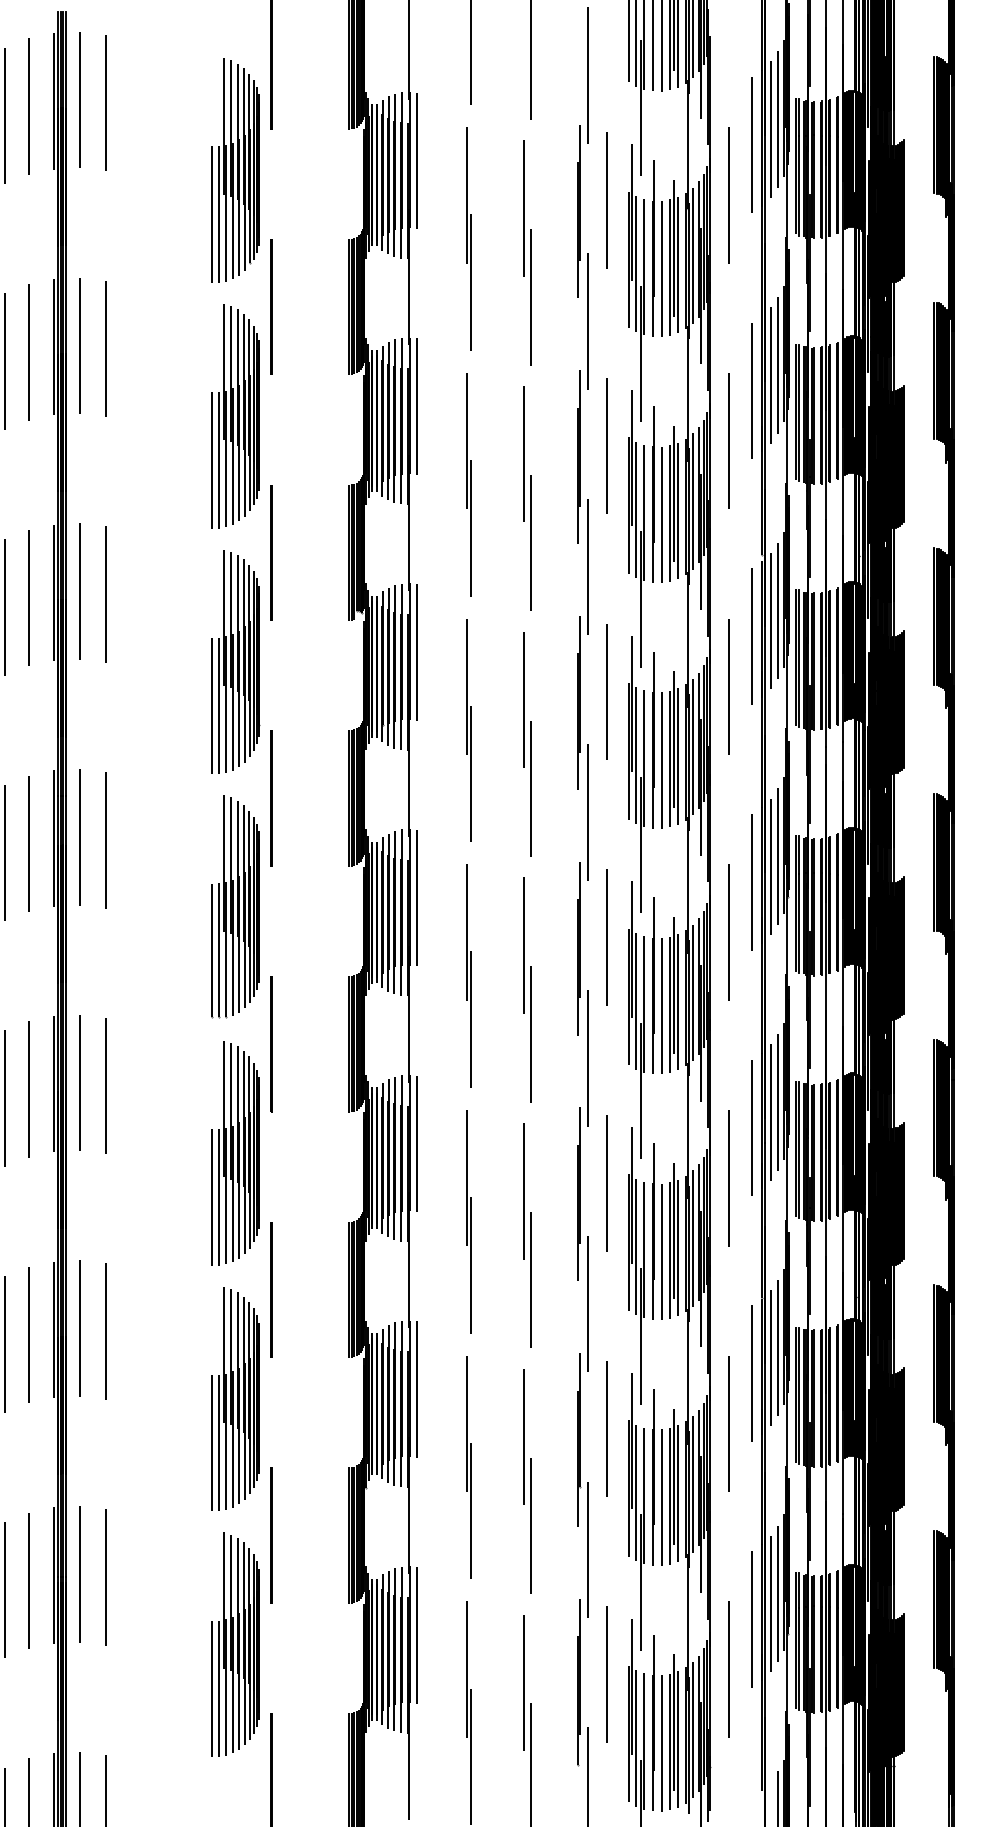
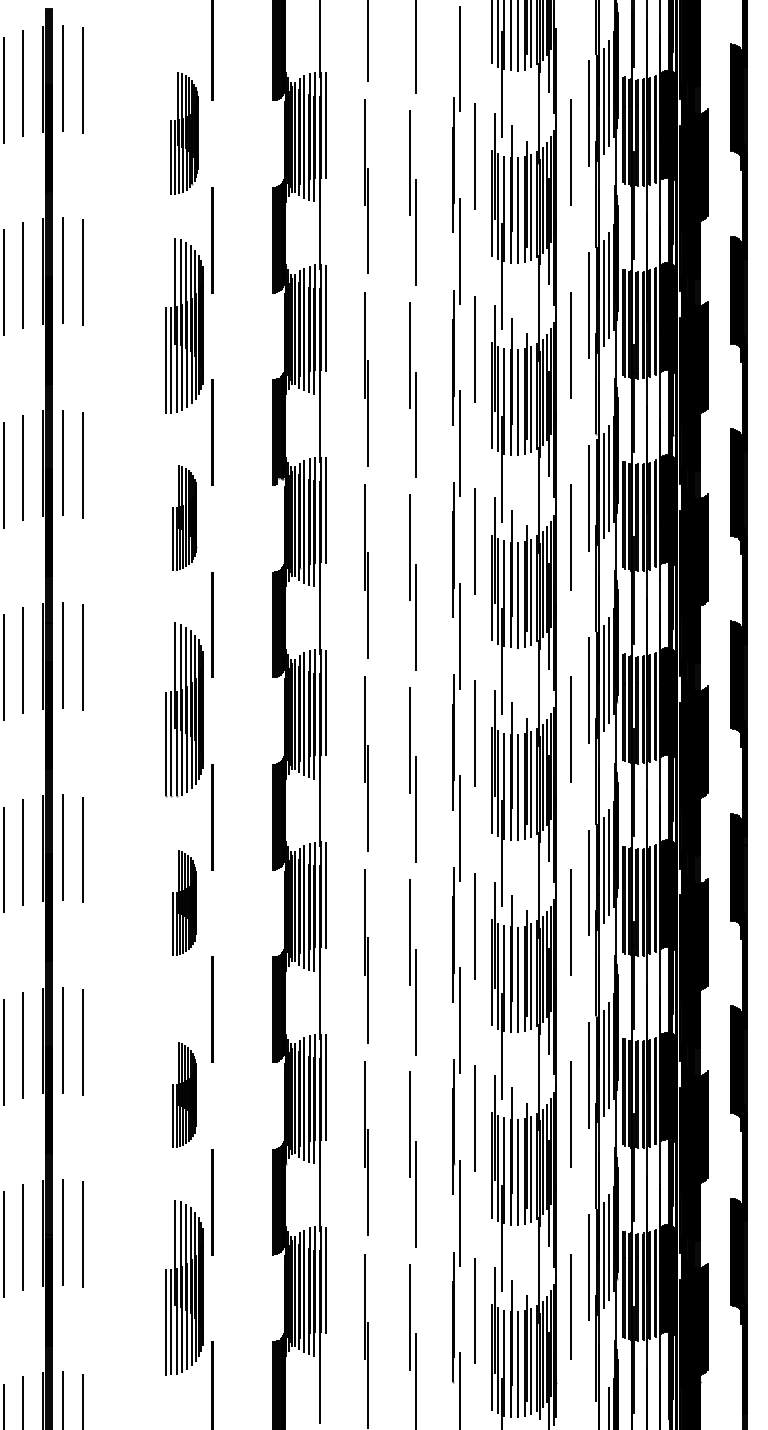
part: (235, 169) -> (184, 132), size x0.7
part: (235, 661) -> (184, 517), size x0.6
part: (235, 1152) -> (184, 902), size x0.6
part: (235, 1398) -> (184, 1094), size x0.6

